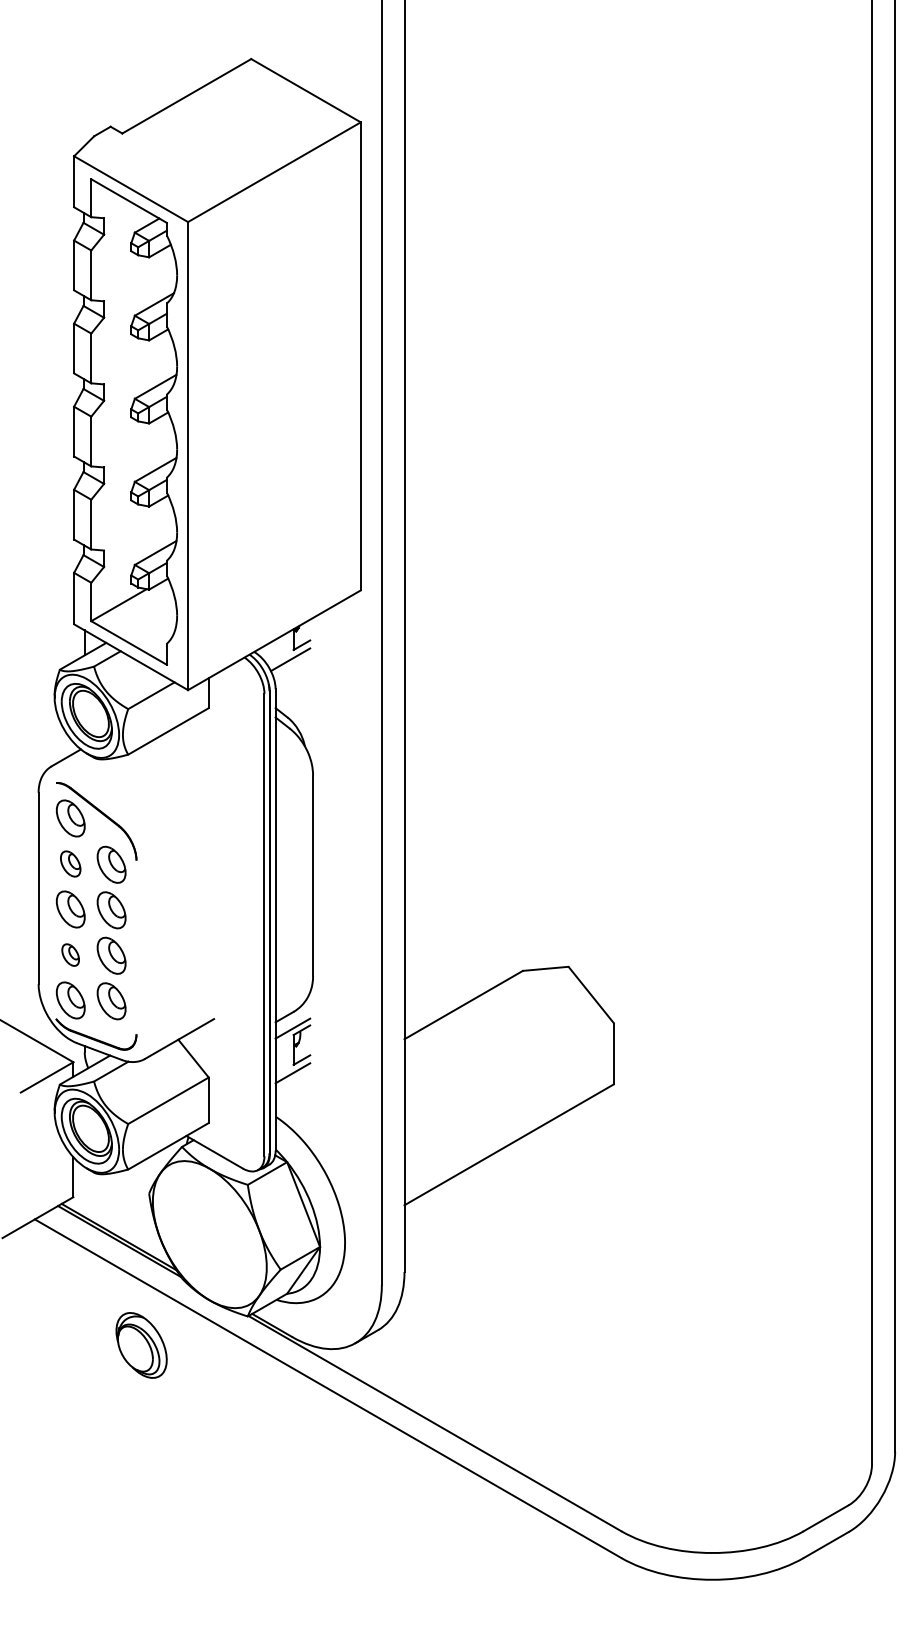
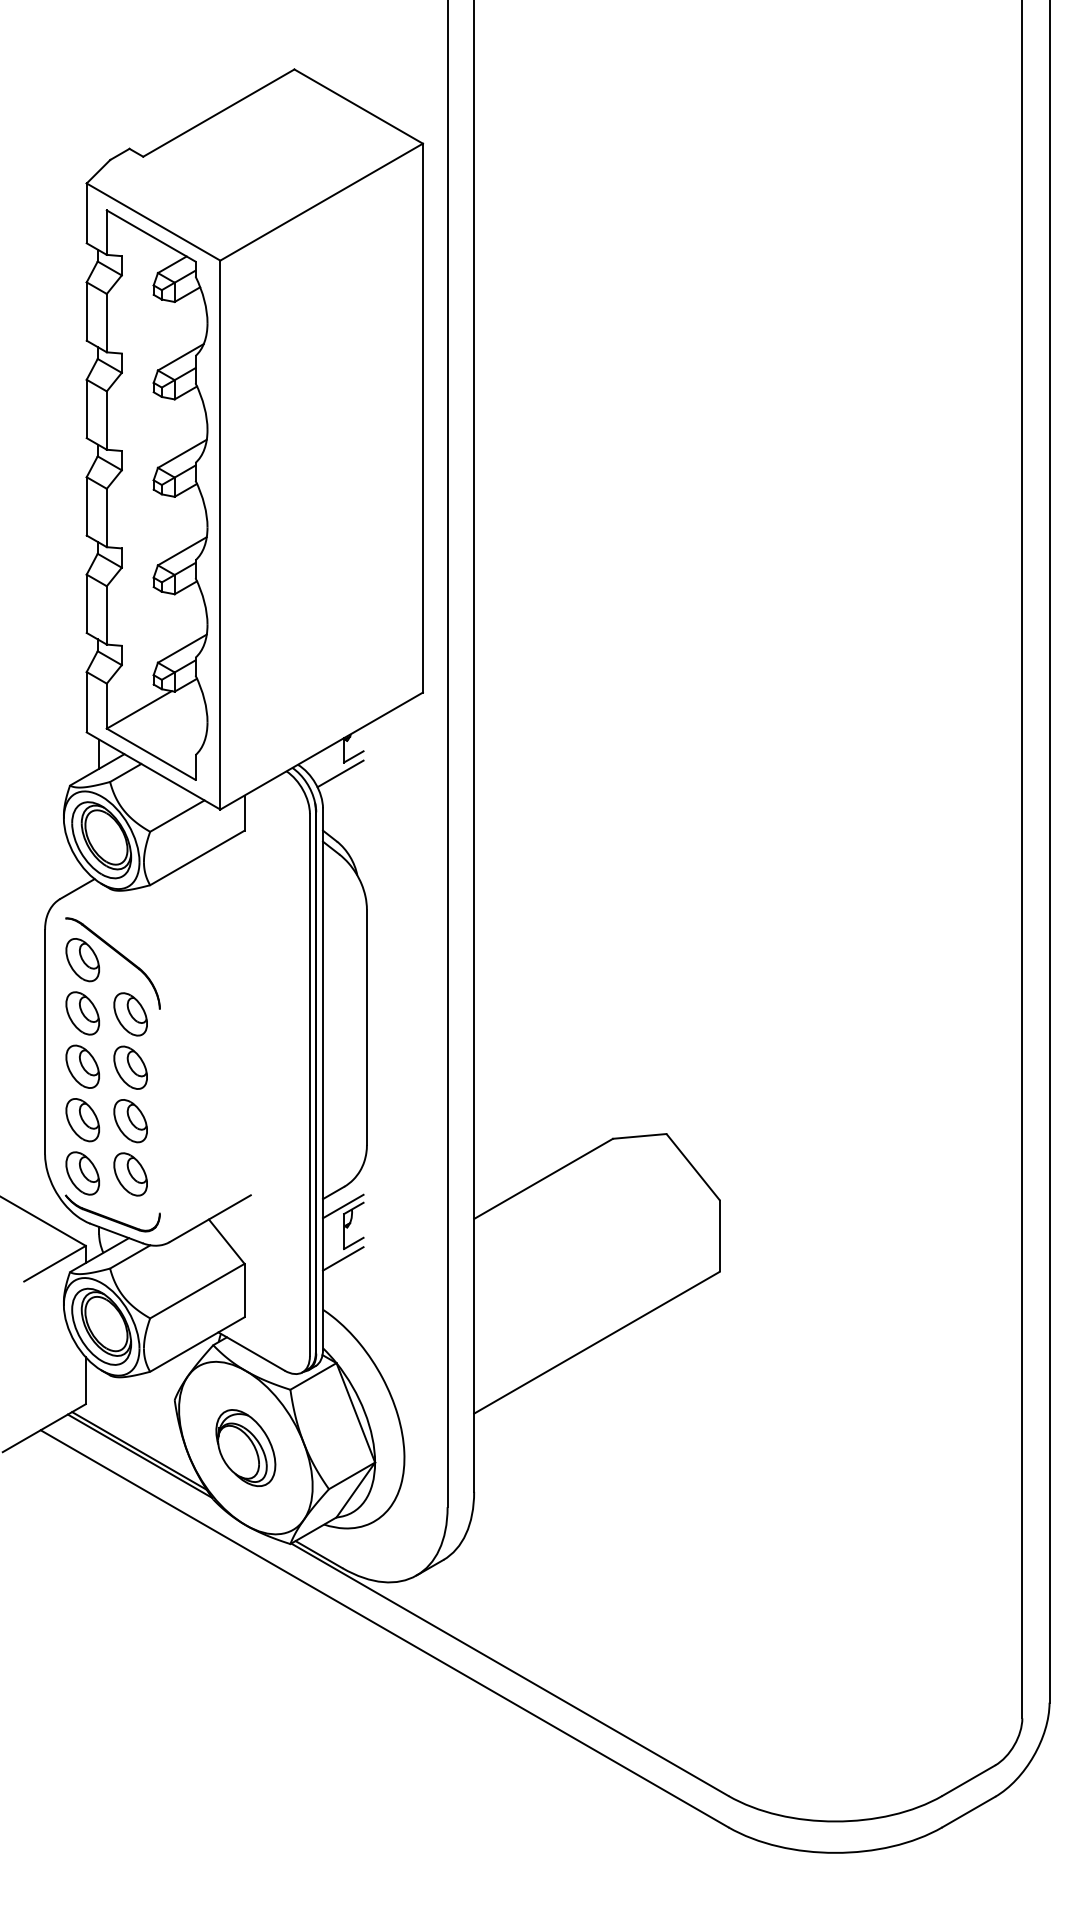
part: (70, 864) -> (82, 1013), size x1.43
part: (70, 955) -> (82, 1120), size x1.67
part: (141, 1345) -> (245, 1448), moved

